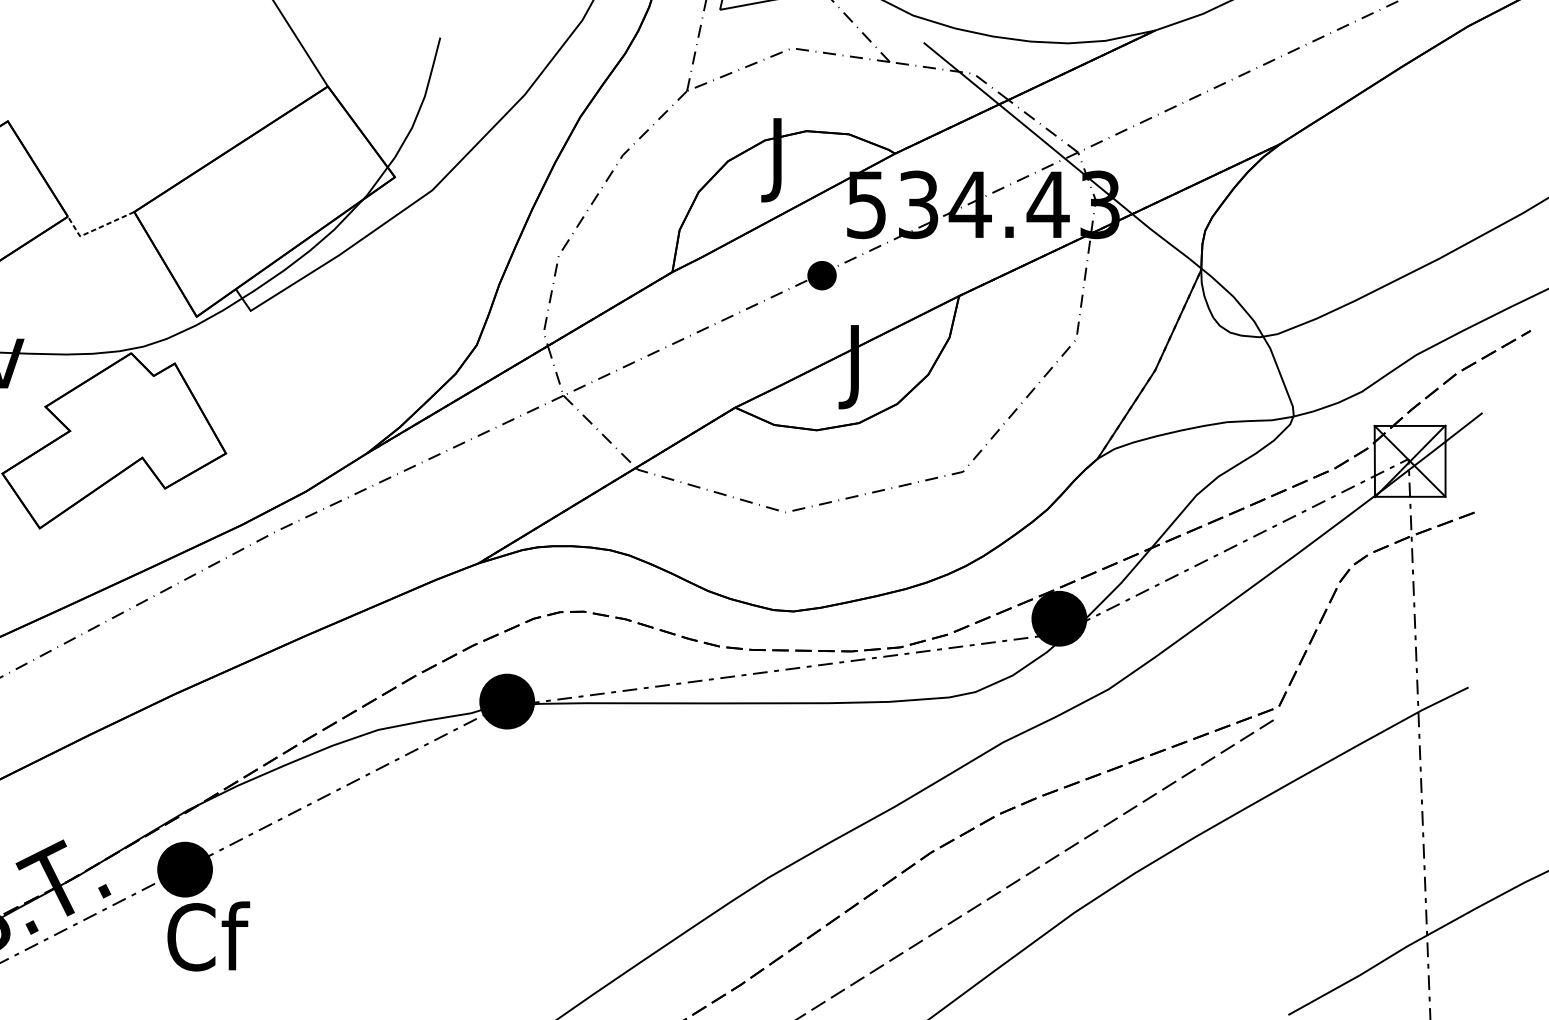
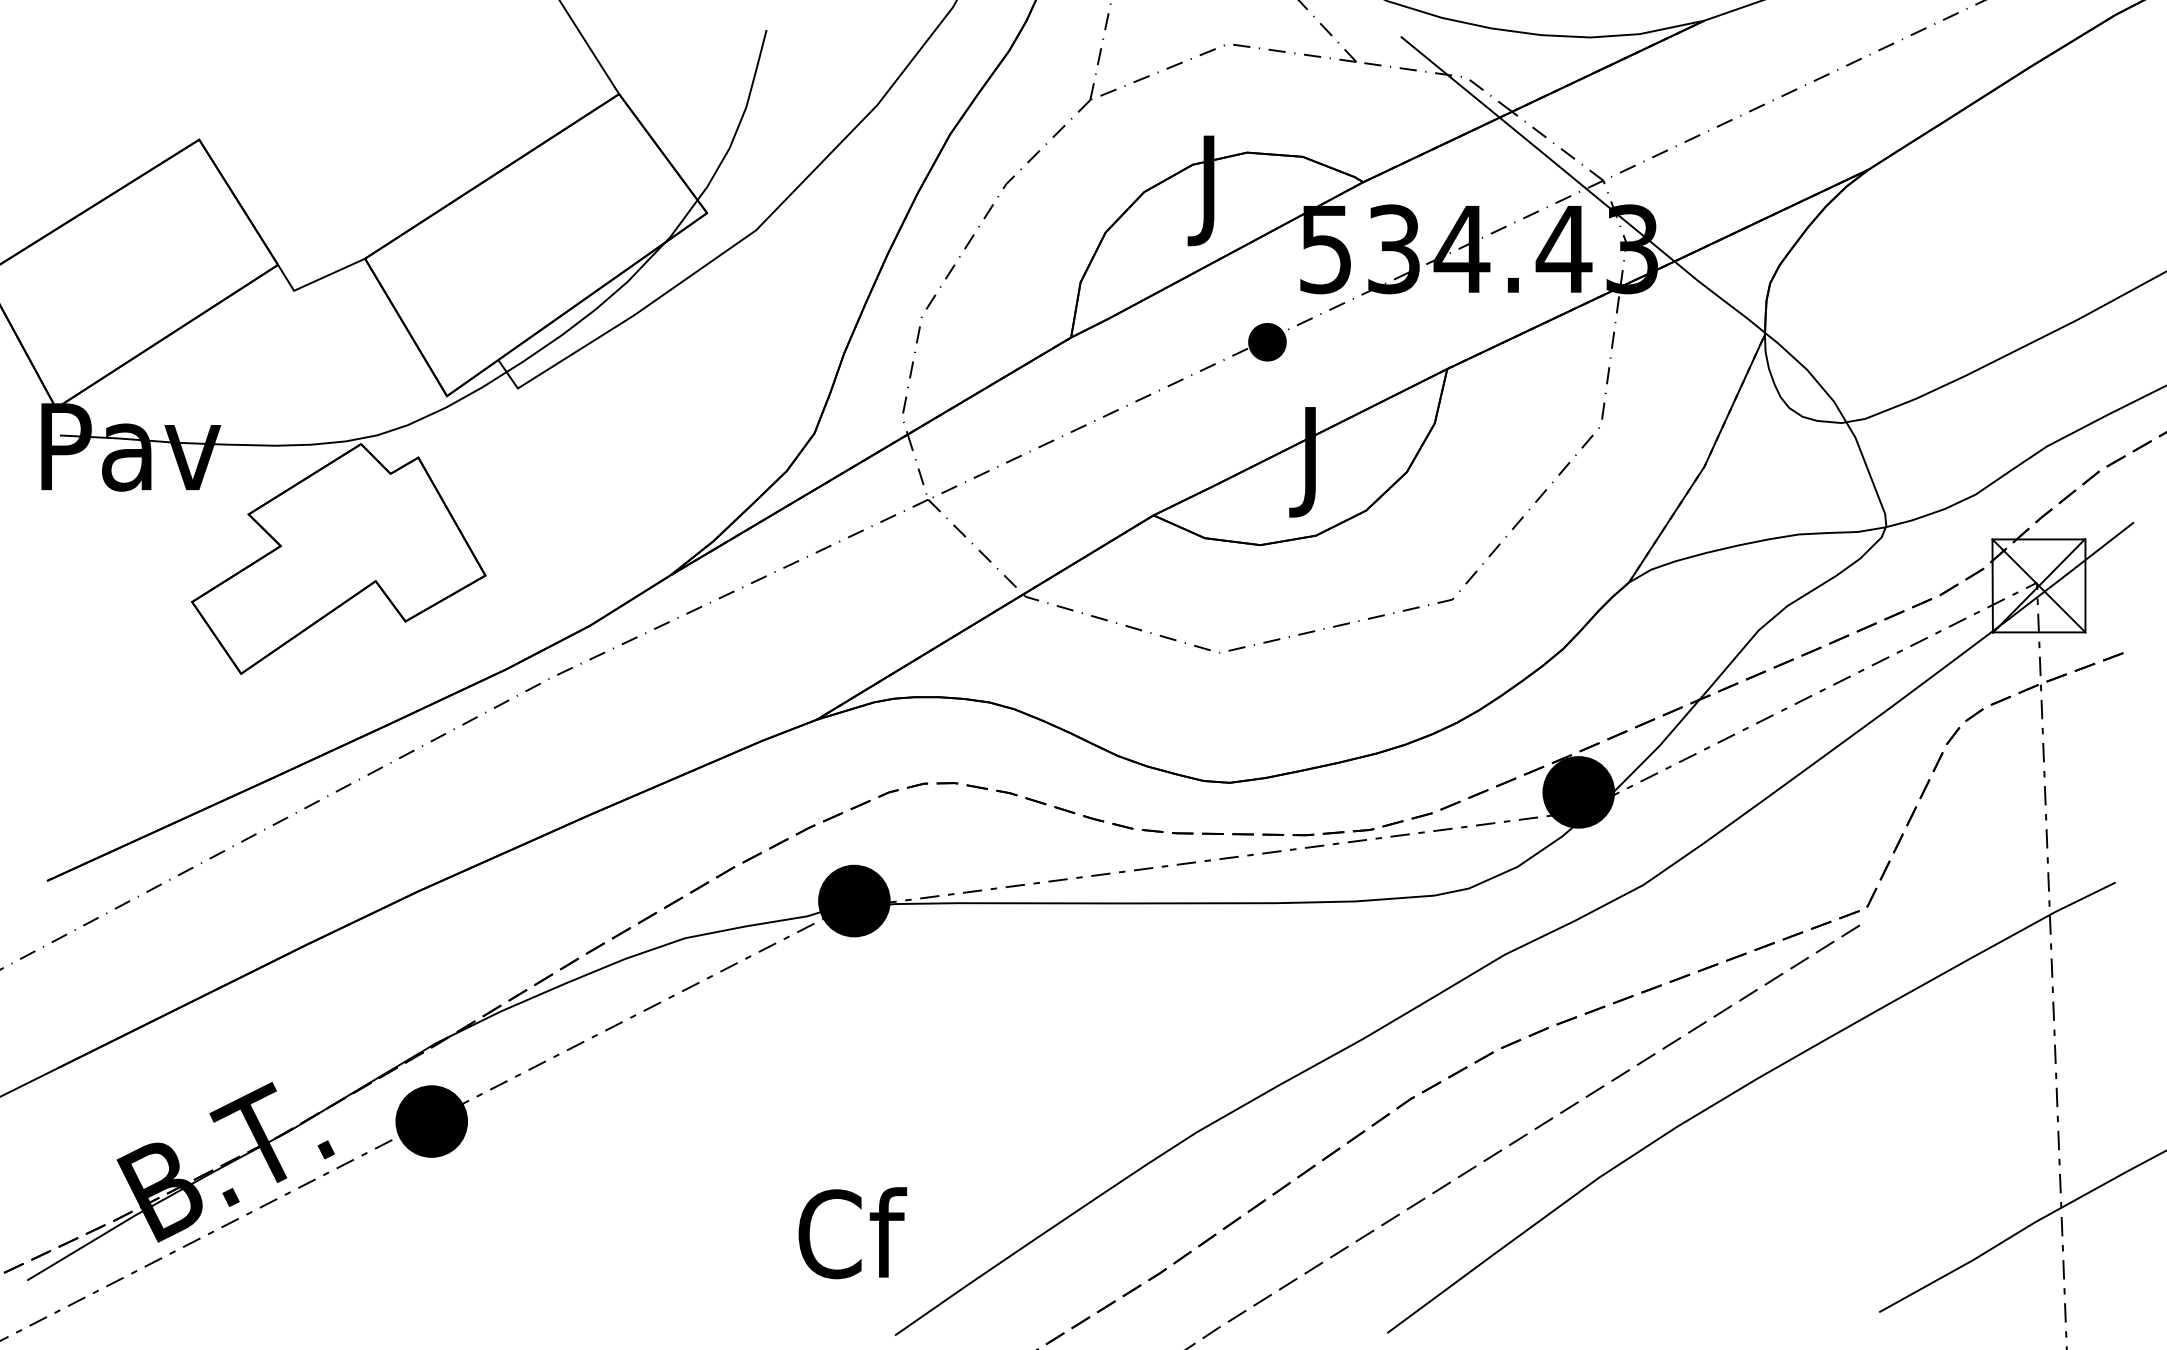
line: (96, 229) -> (315, 281), dashed -> solid
text: (208, 936) -> (852, 1233), moved

